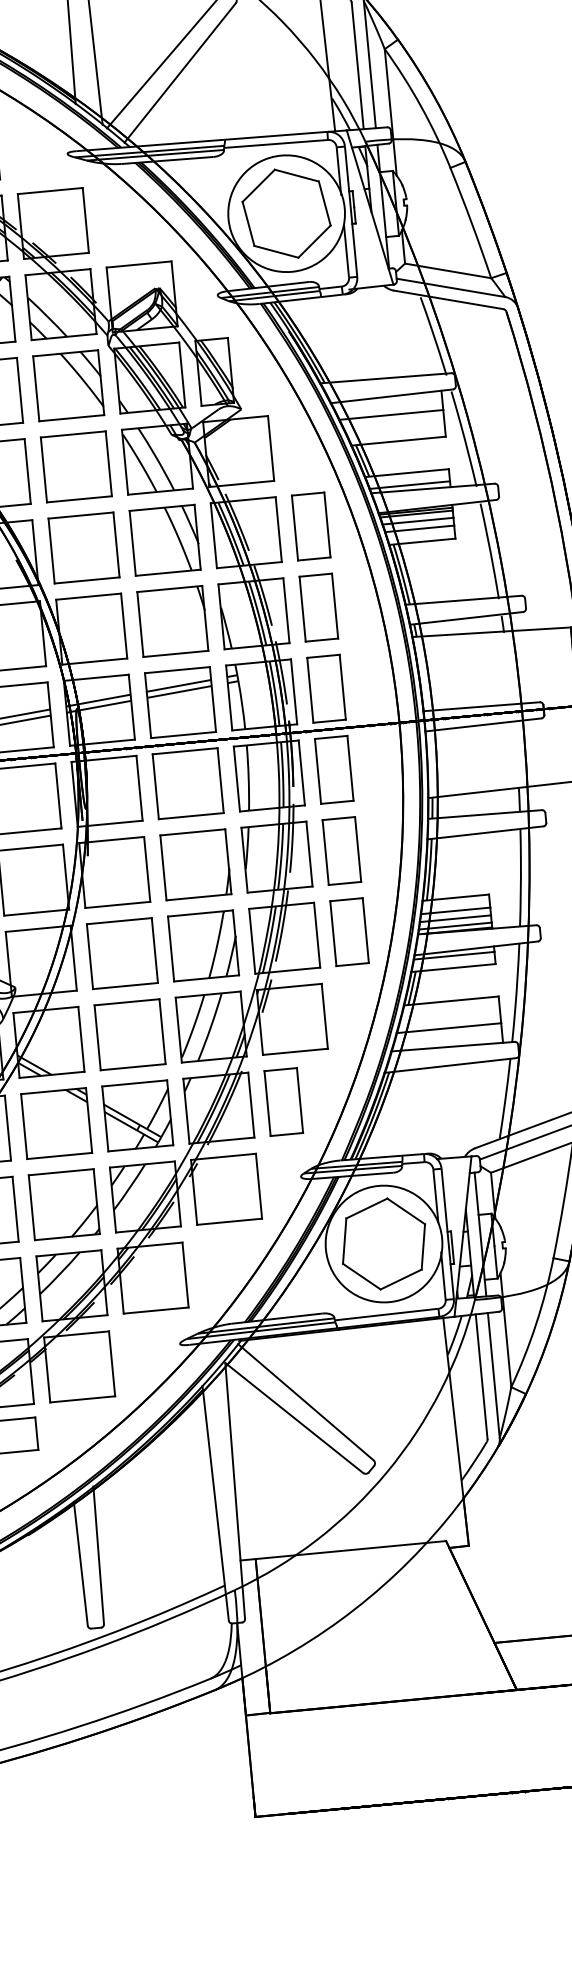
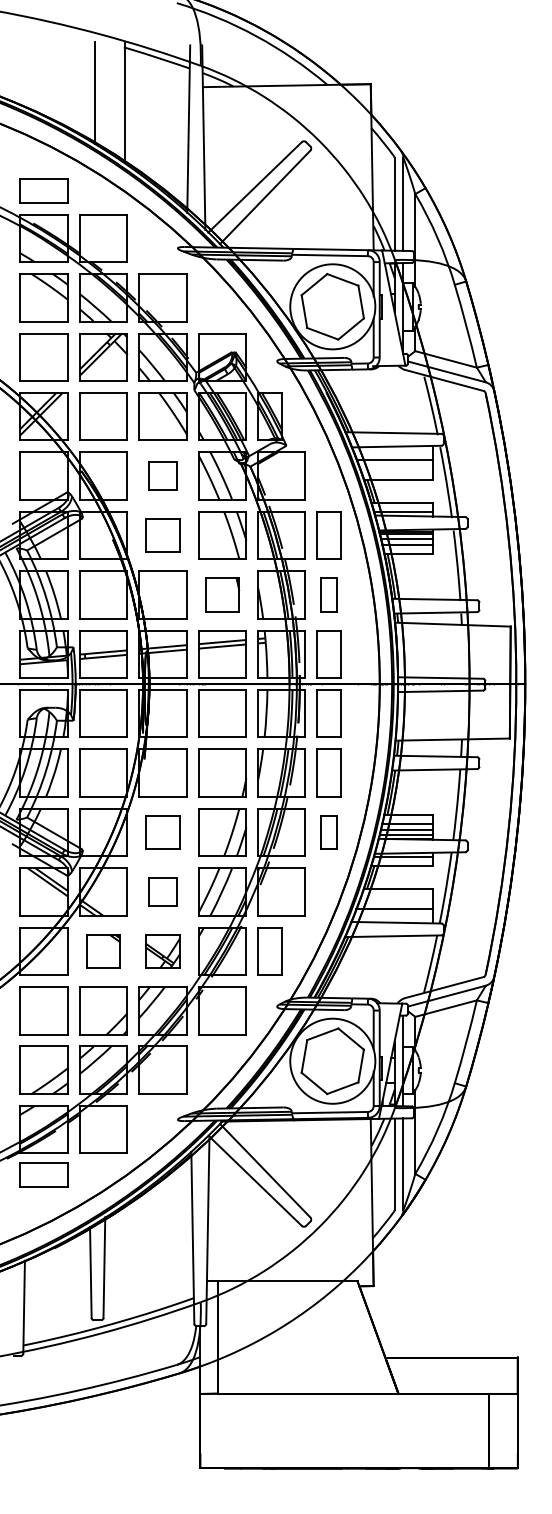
part: (75, 466) -> (162, 475), size x0.6
part: (83, 547) -> (162, 535), size x0.7
part: (317, 607) -> (328, 594), size x0.7
part: (173, 620) -> (222, 594), size x0.7
part: (348, 932) -> (328, 832), size x0.7
part: (121, 953) -> (162, 832), size x0.7
part: (129, 1034) -> (162, 891), size x0.6
part: (137, 1116) -> (162, 951), size x0.7
part: (56, 1123) -> (103, 951), size x0.7

